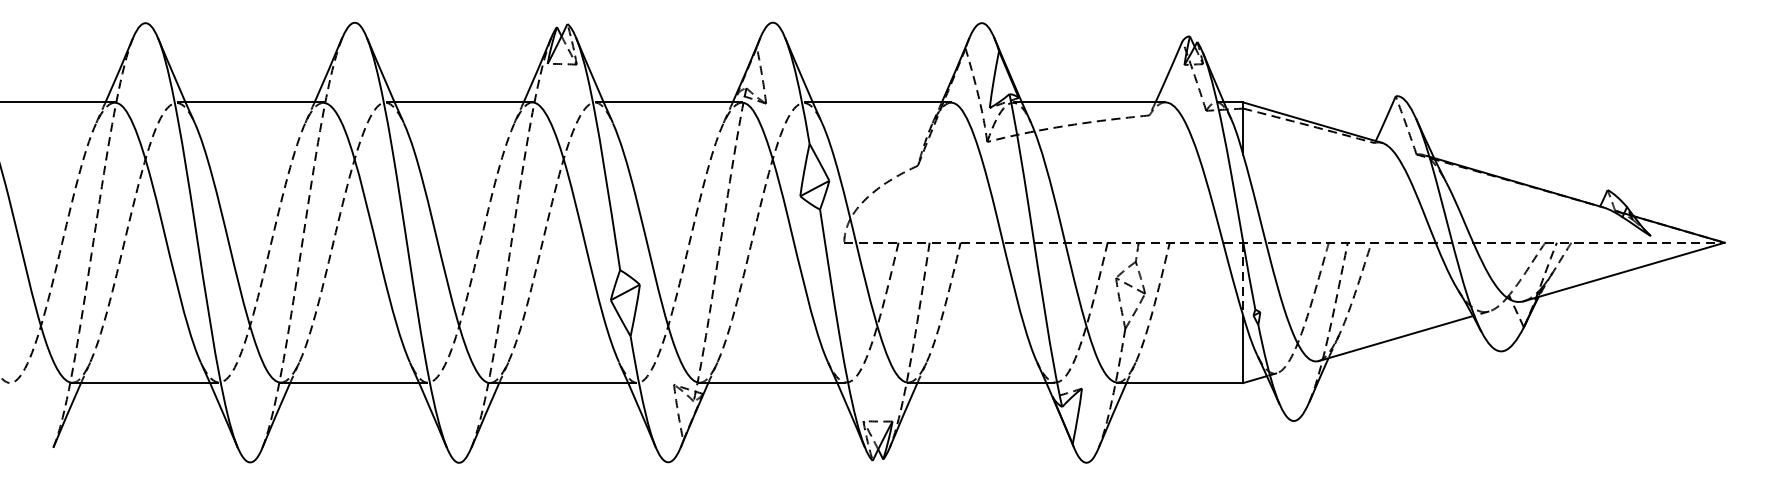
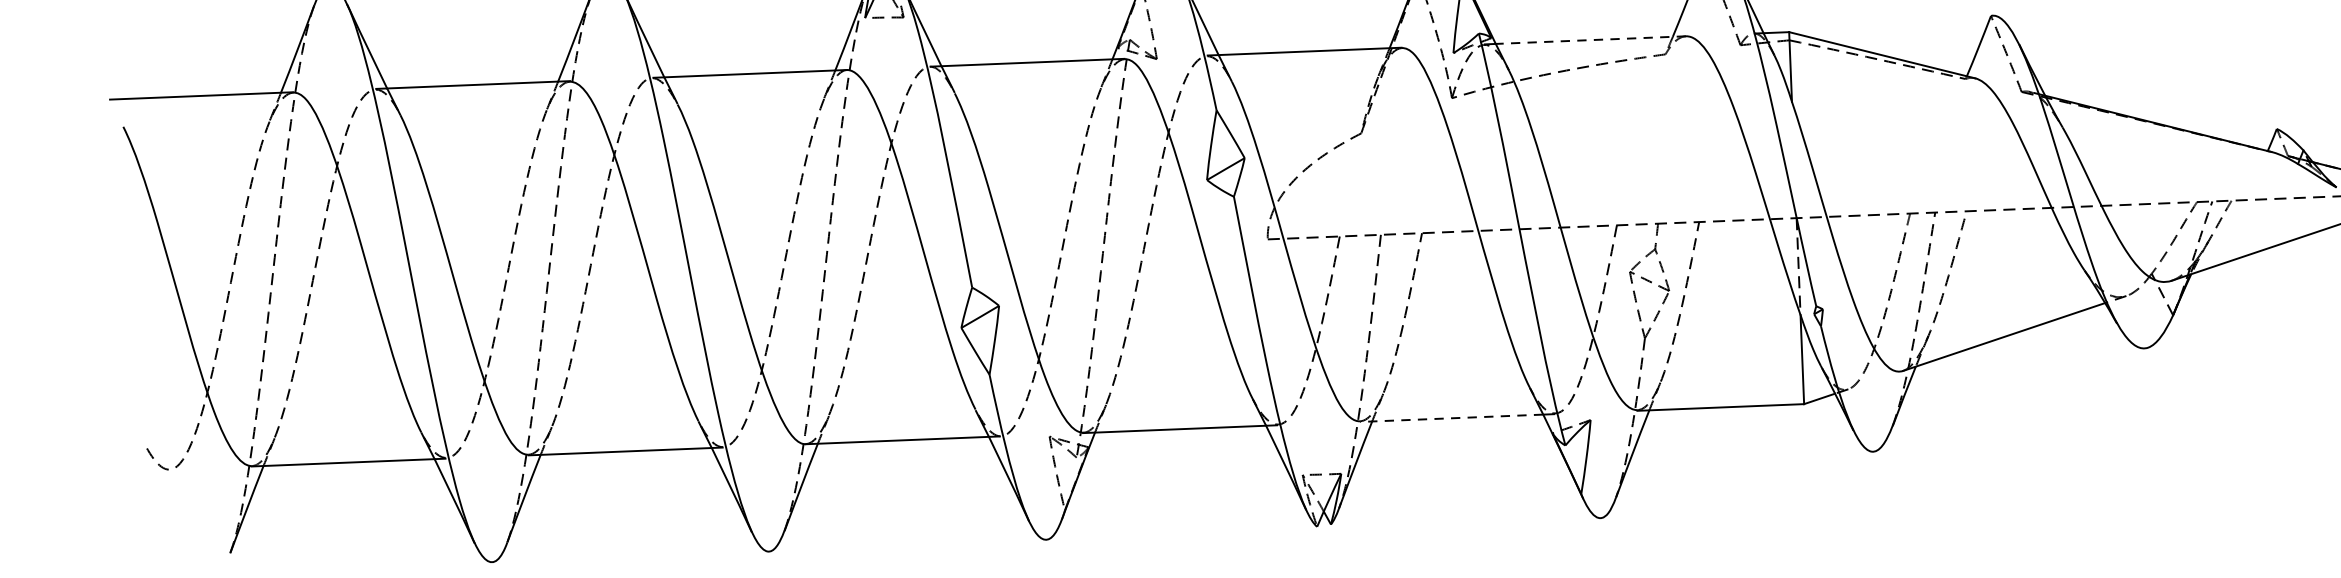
line: (1093, 102) -> (1590, 40), solid -> dashed
line: (976, 383) -> (1450, 418), solid -> dashed

